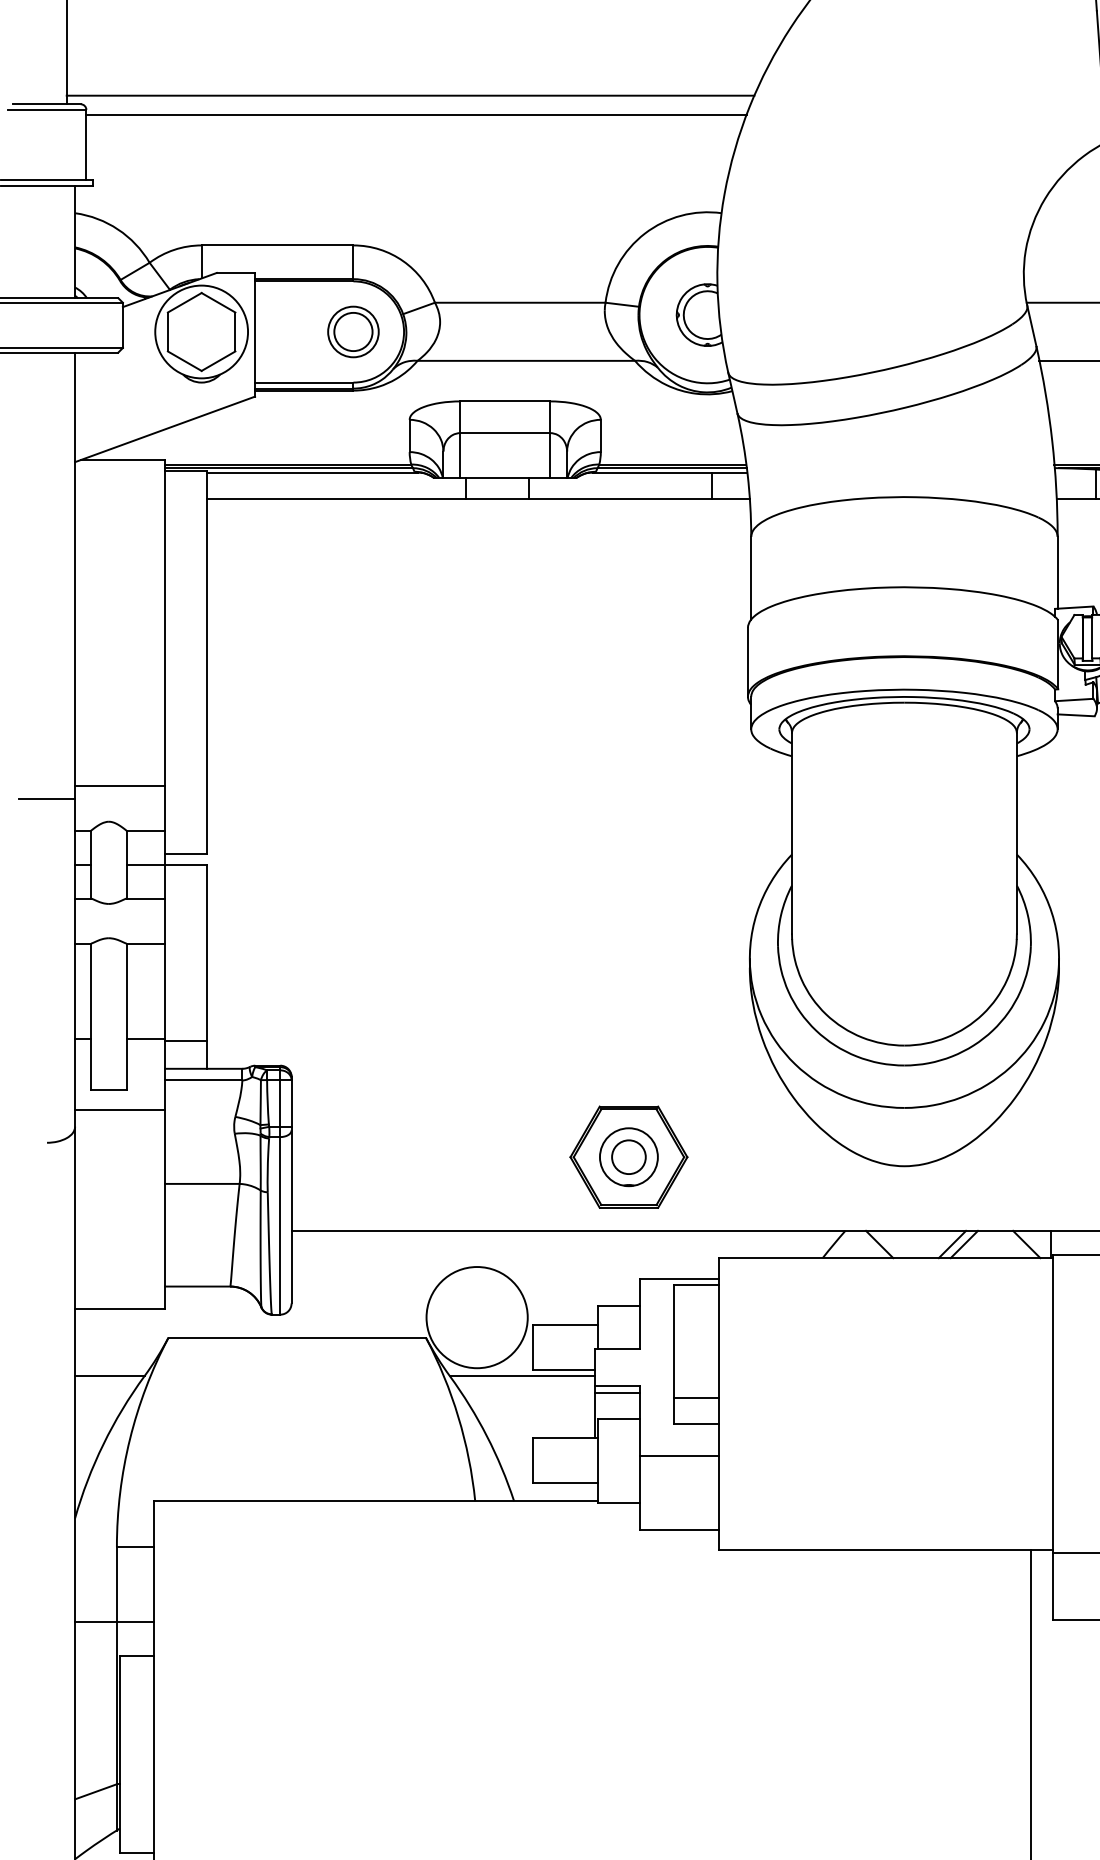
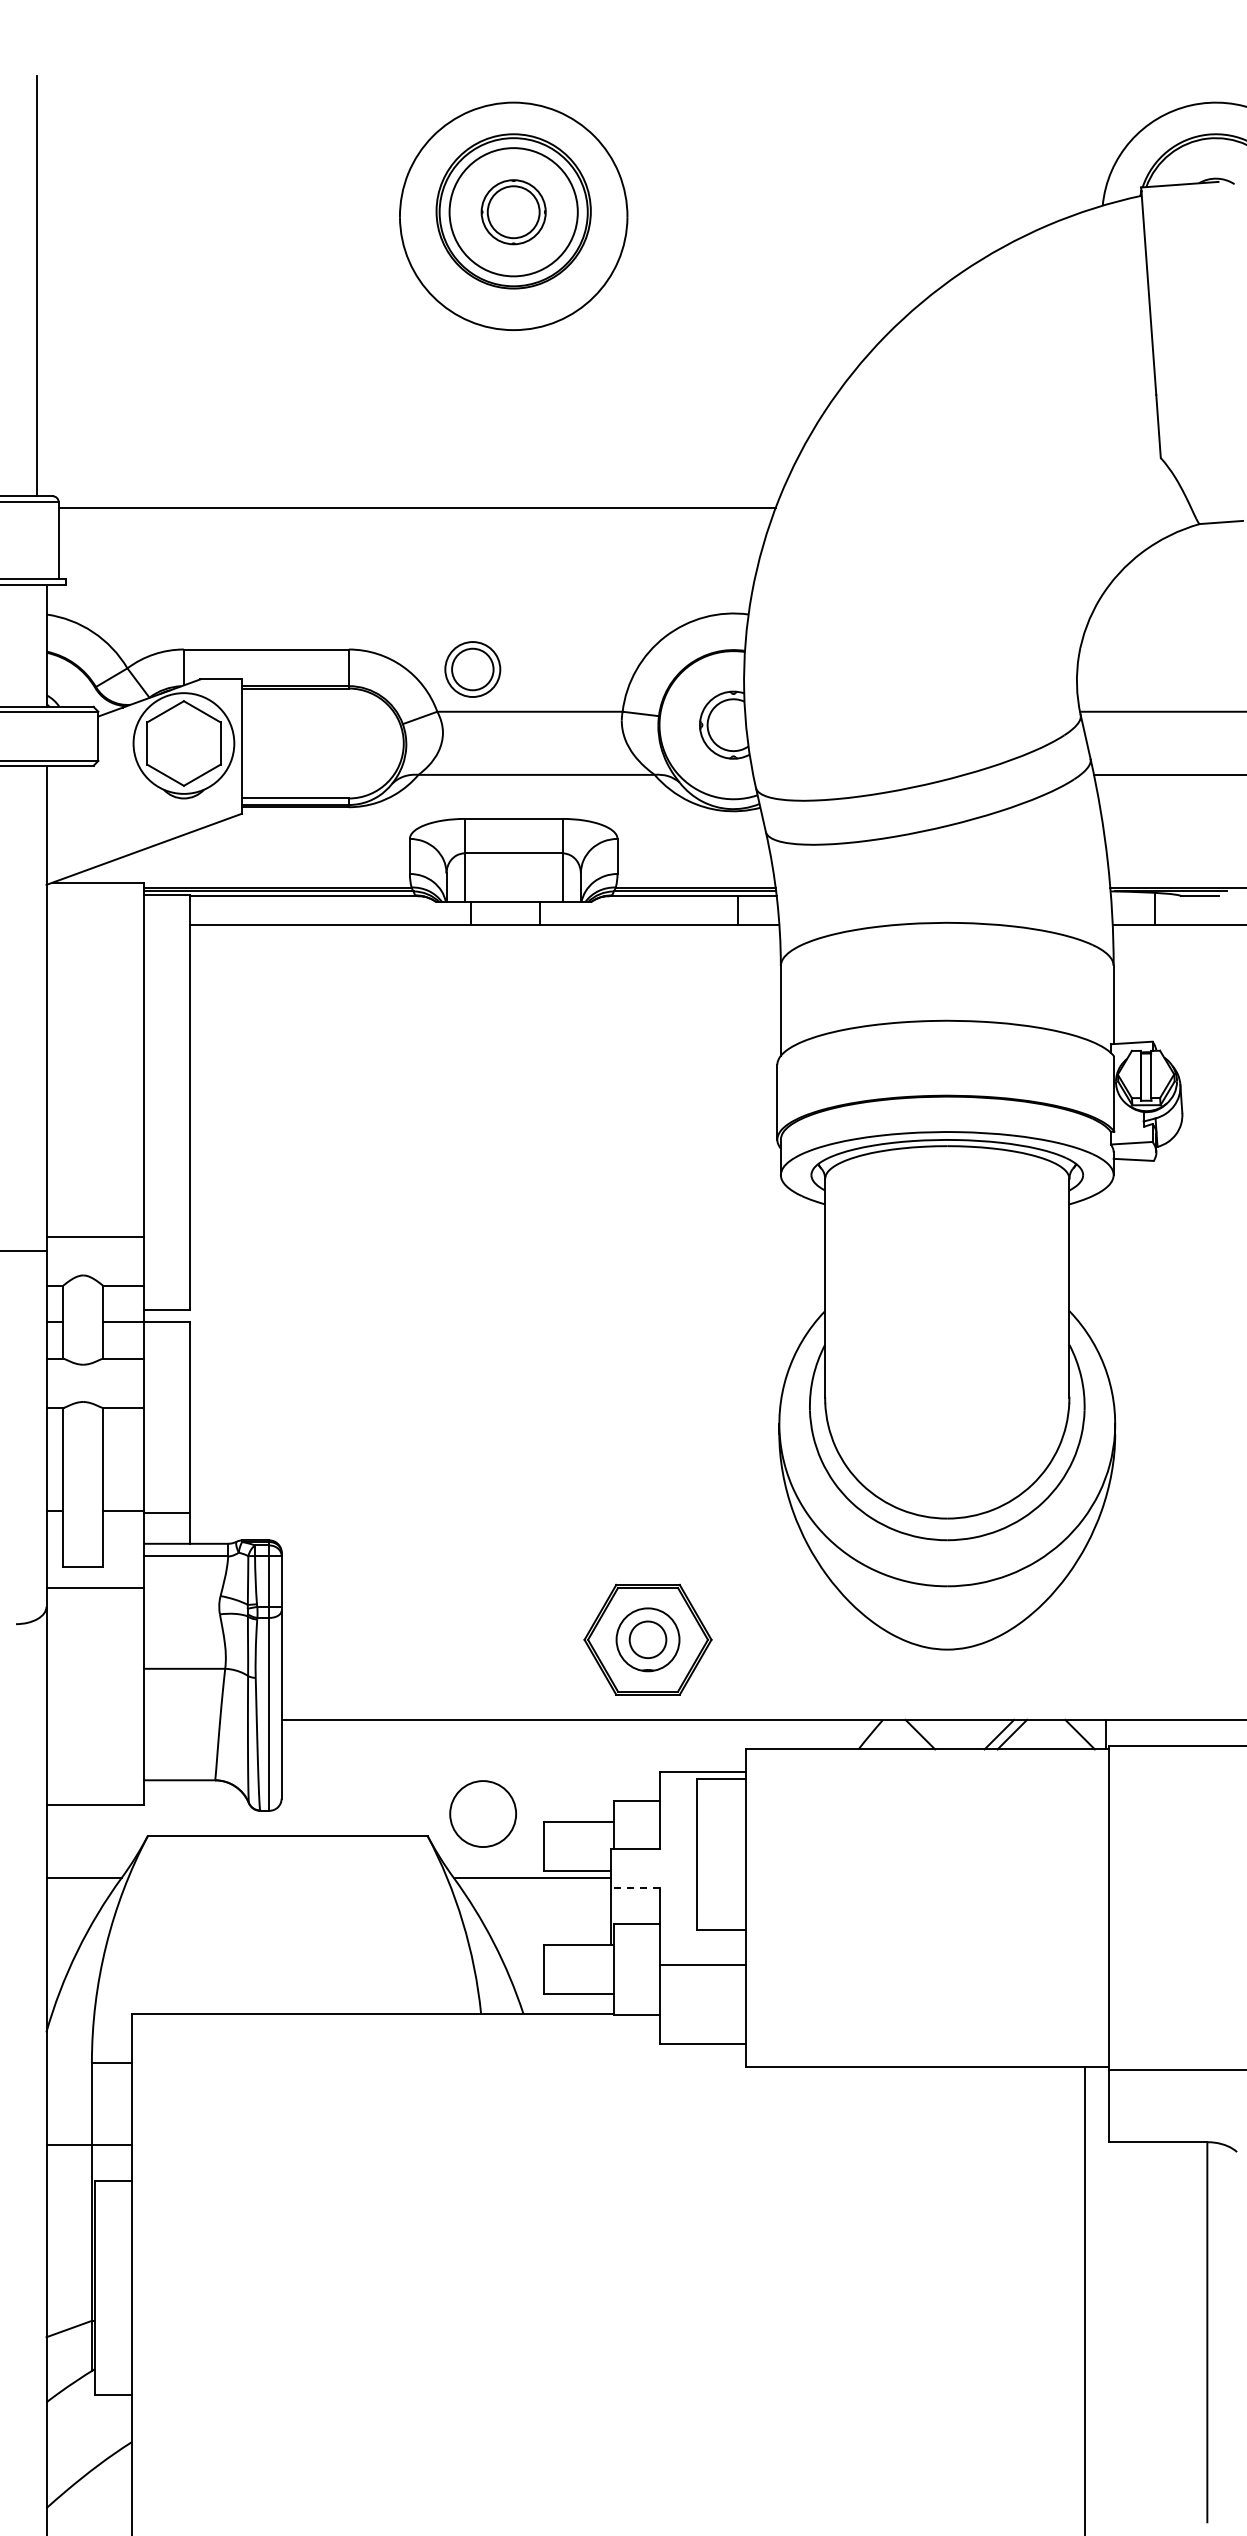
line: (410, 95) -> (410, 486), removed
part: (353, 331) -> (472, 669), moved
circle: (477, 1318) -> (483, 1814), size x0.6
line: (617, 1385) -> (635, 1887), solid -> dashed
line: (617, 1393) -> (635, 1896), removed
line: (695, 1398) -> (720, 1901), removed

